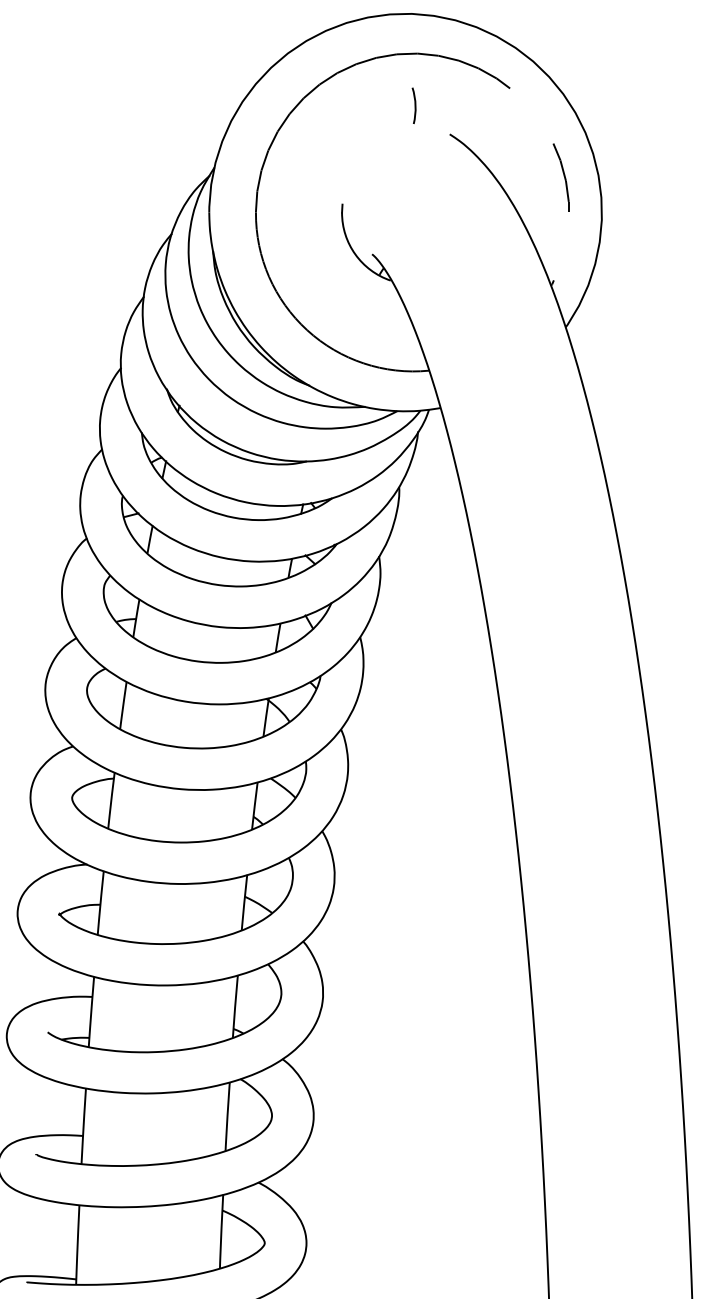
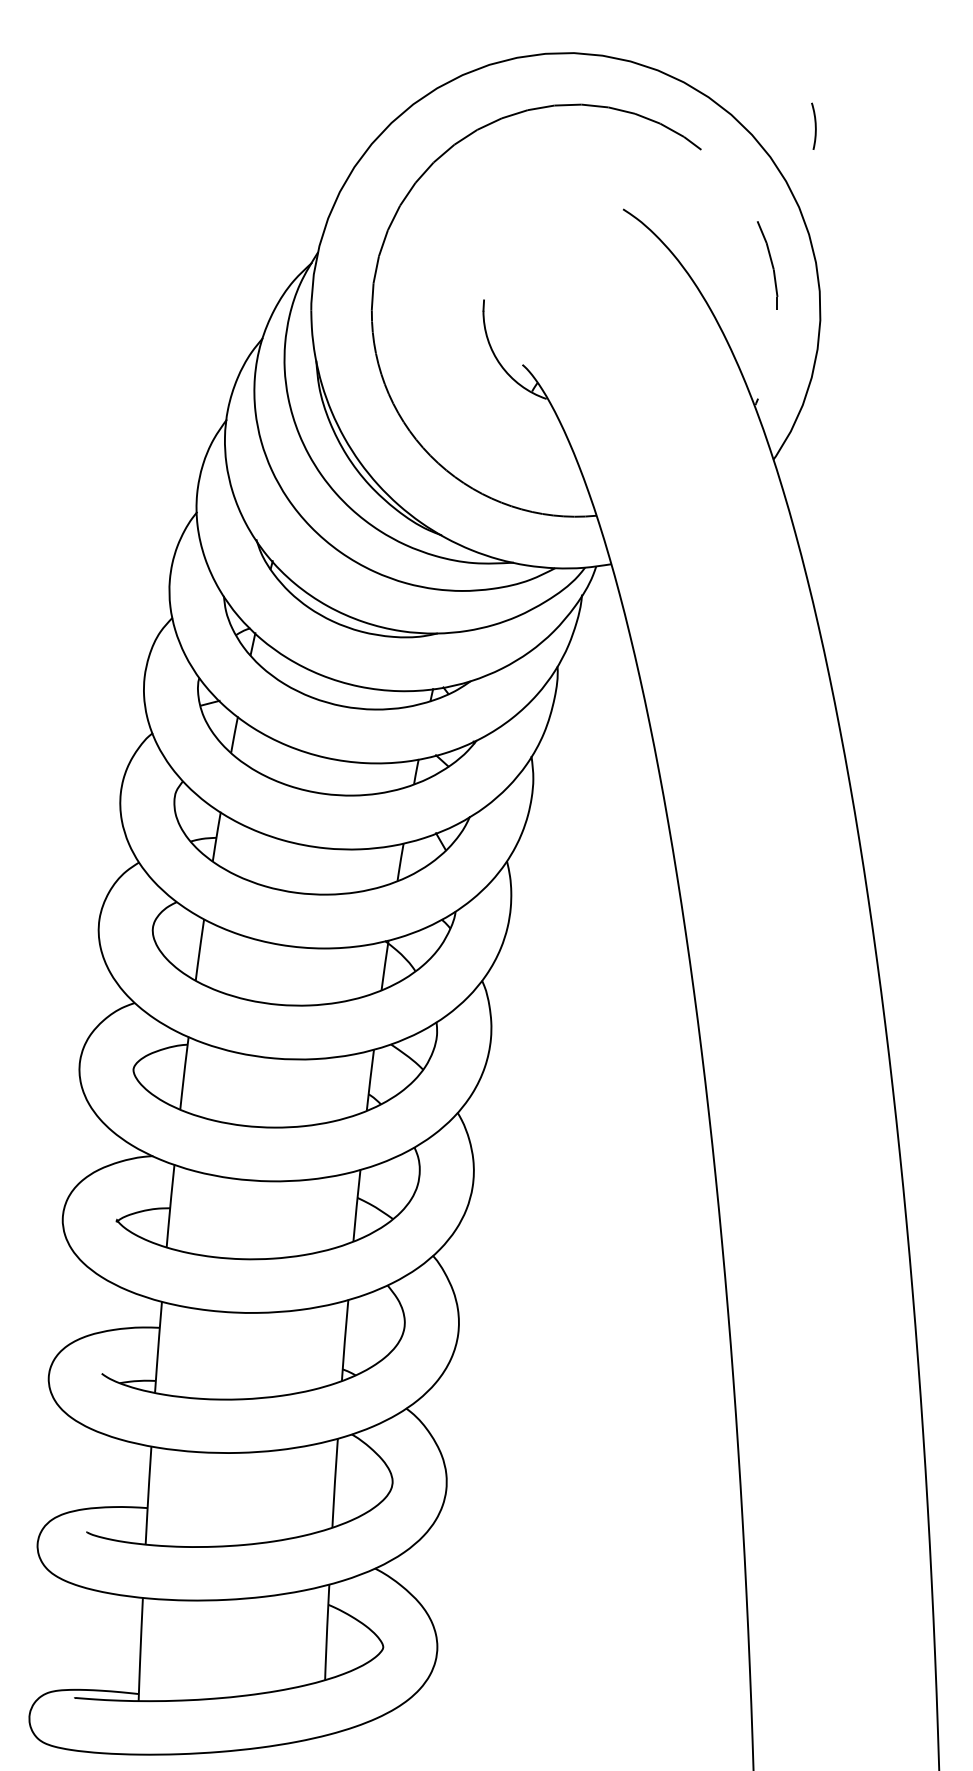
arc: (414, 105) -> (814, 125), moved

